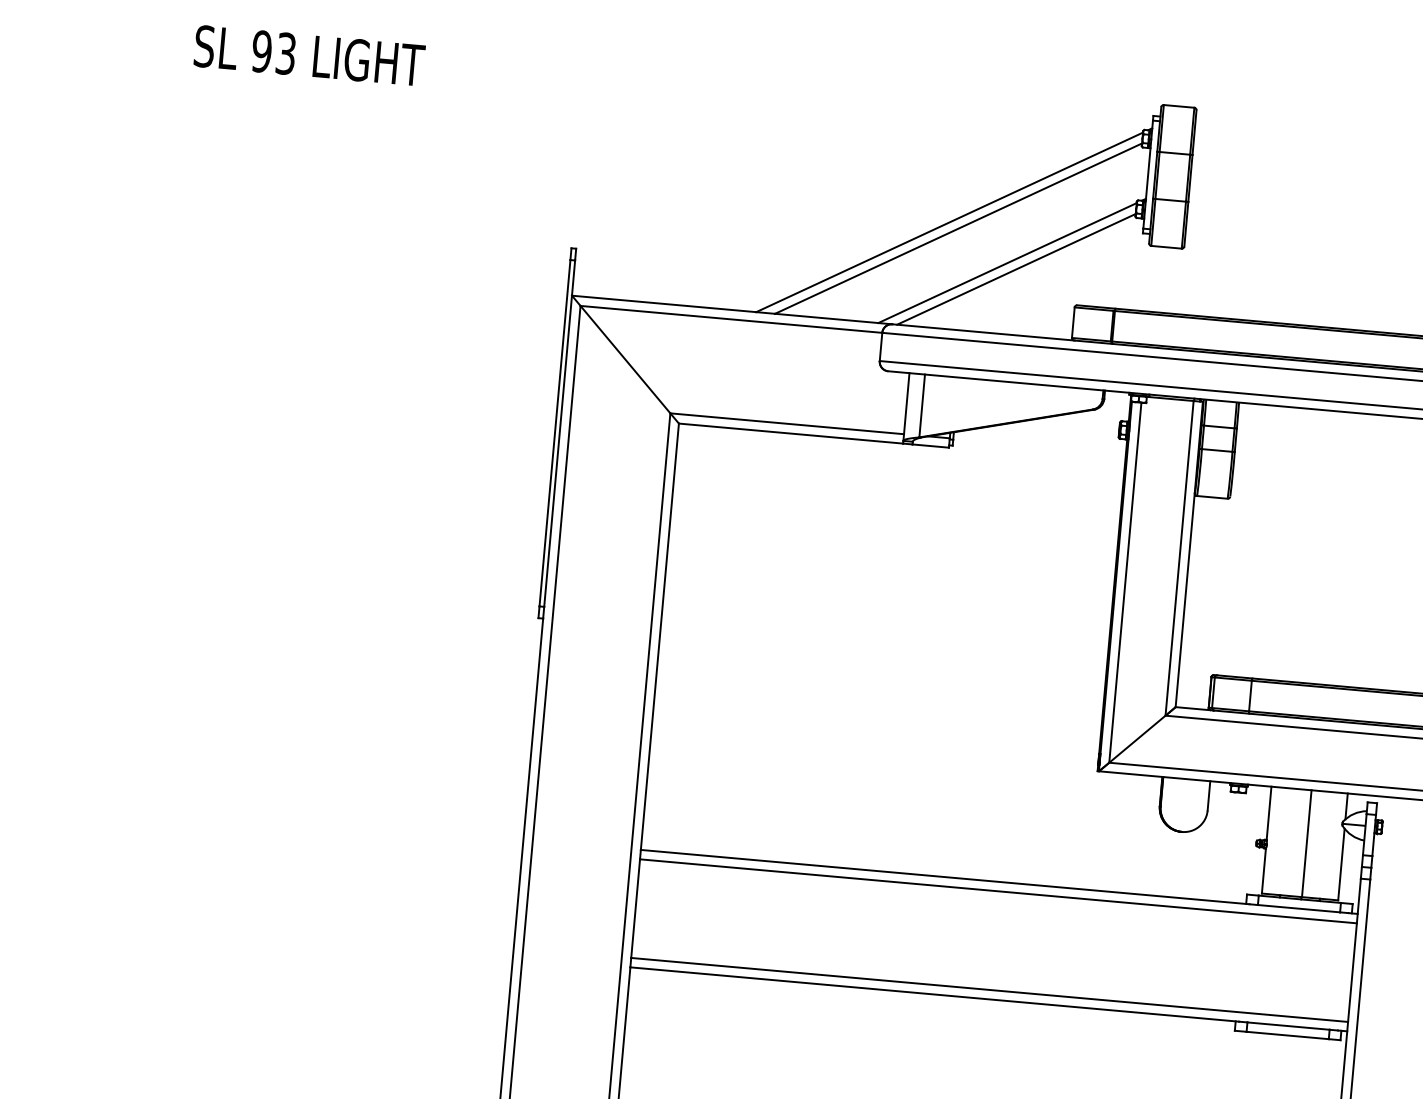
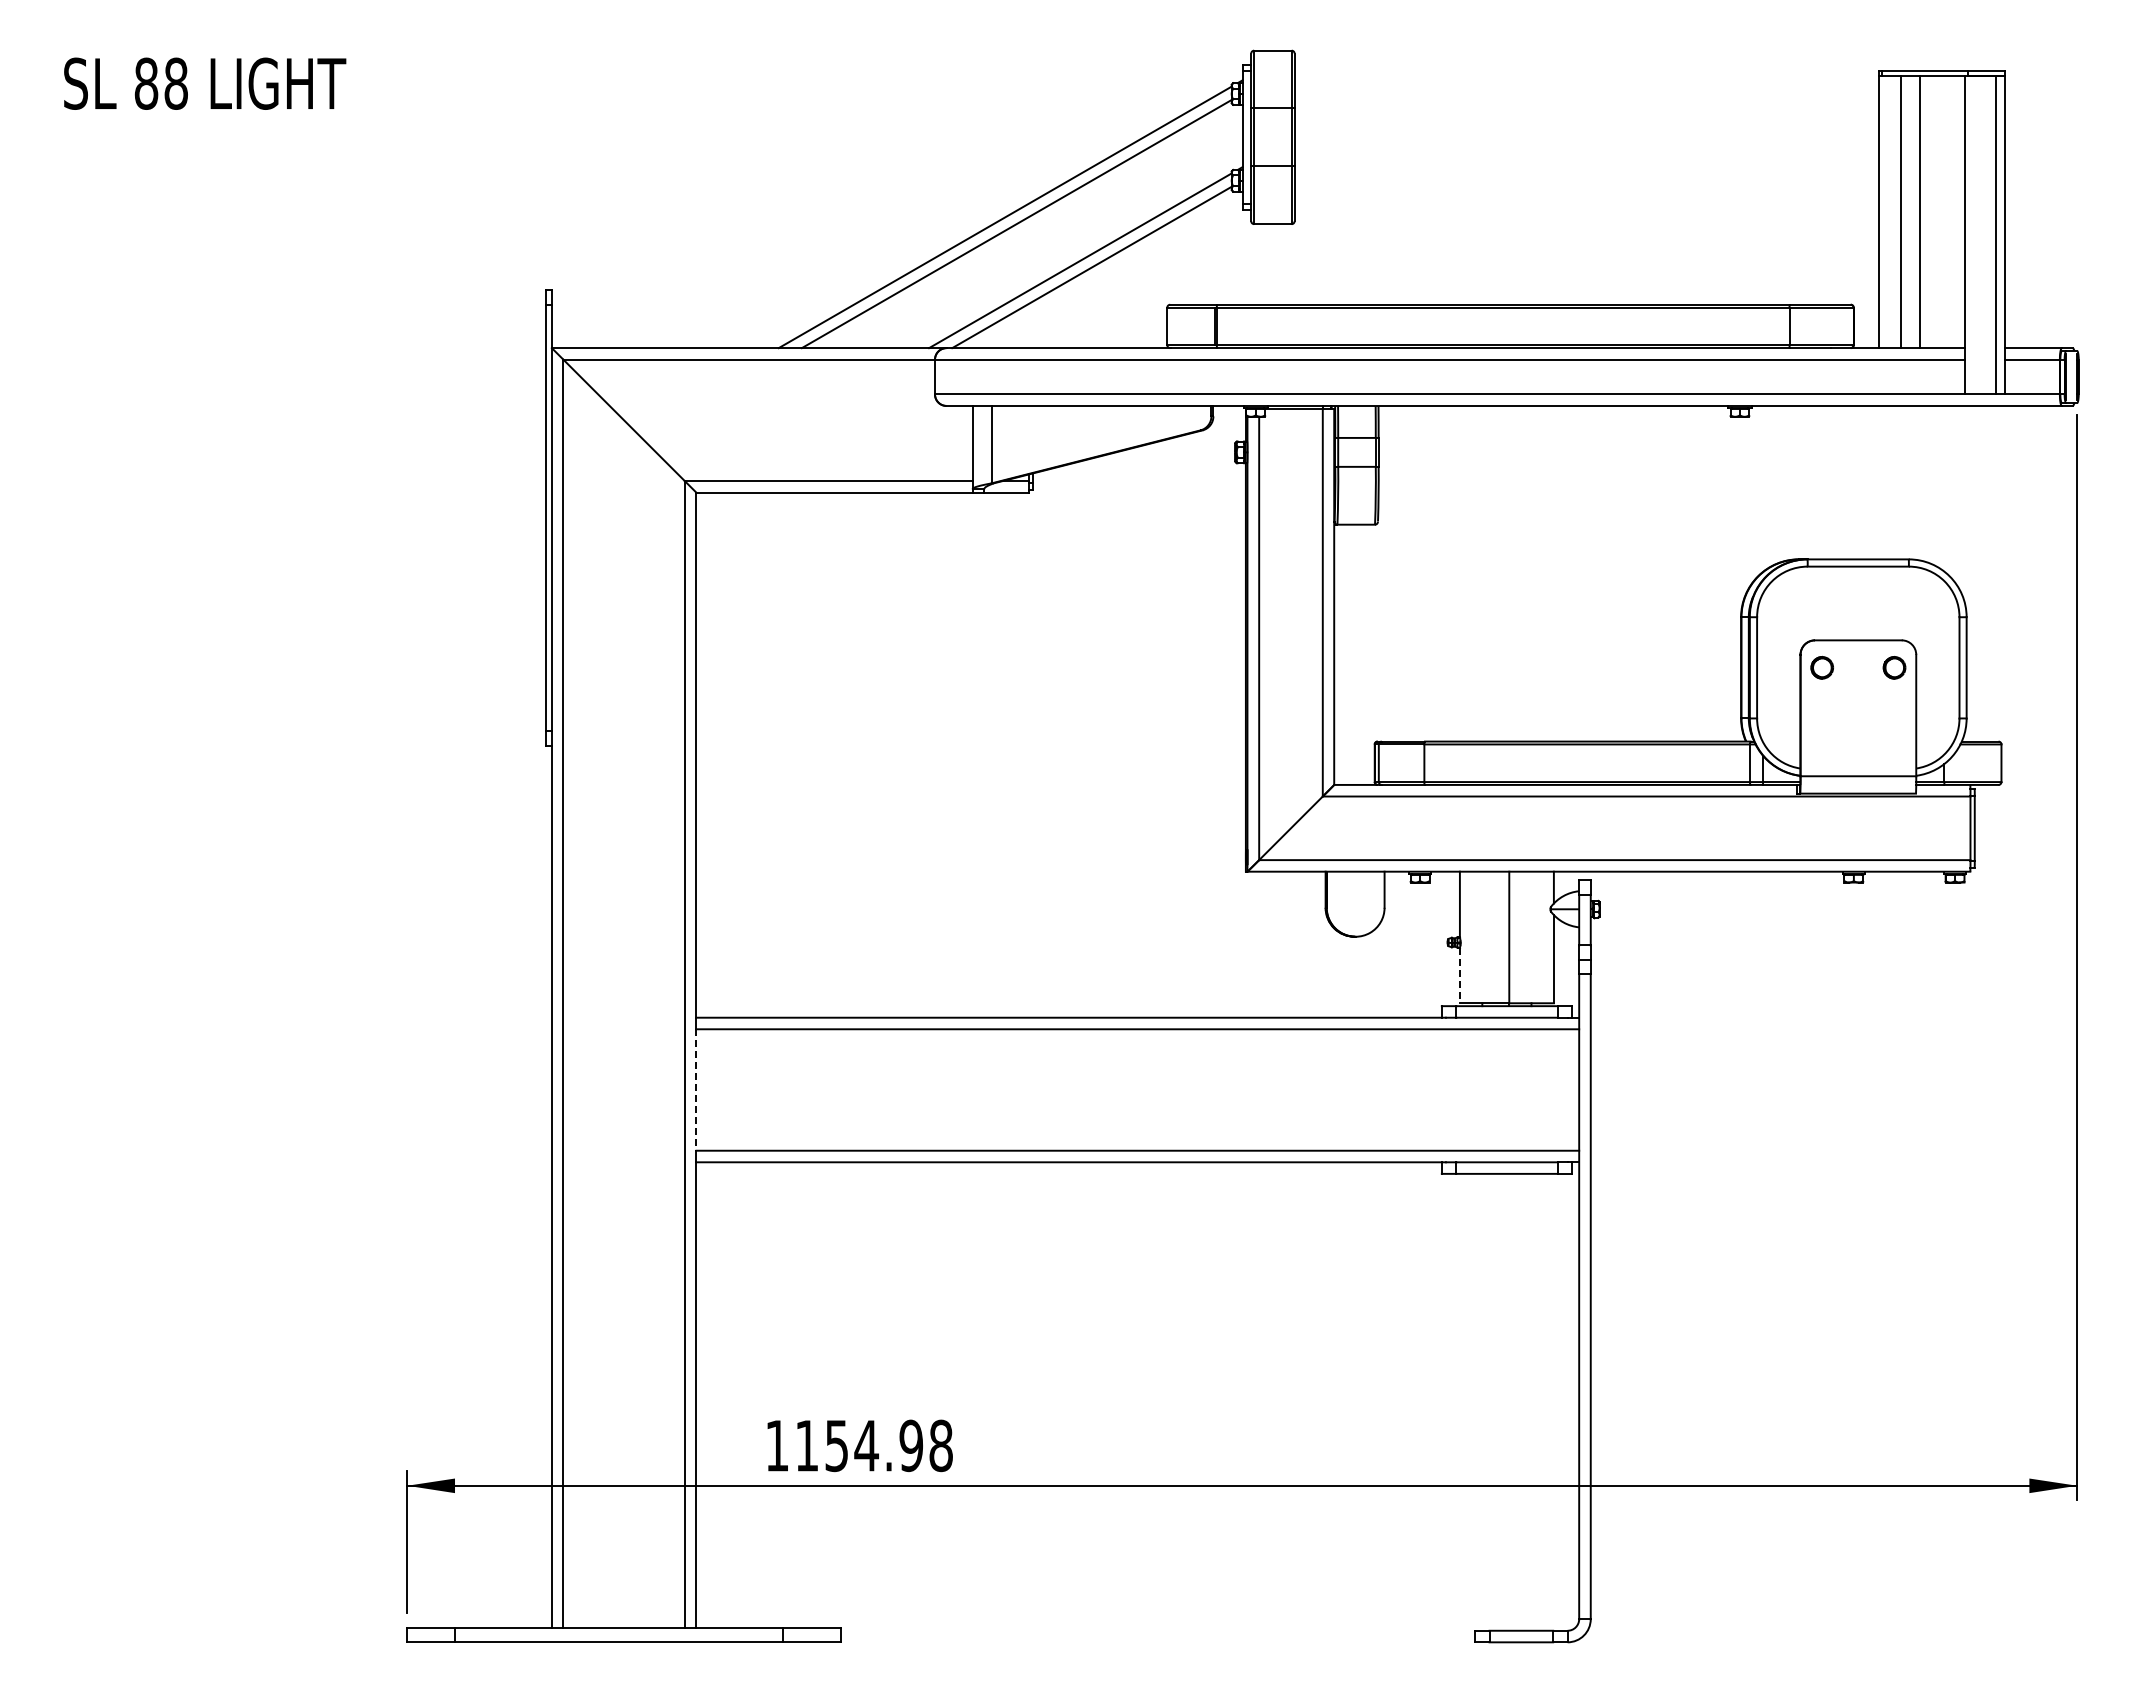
text: (273, 52) -> (160, 83), 93 -> 88
line: (1263, 870) -> (1459, 975), solid -> dashed
line: (635, 909) -> (696, 1090), solid -> dashed

